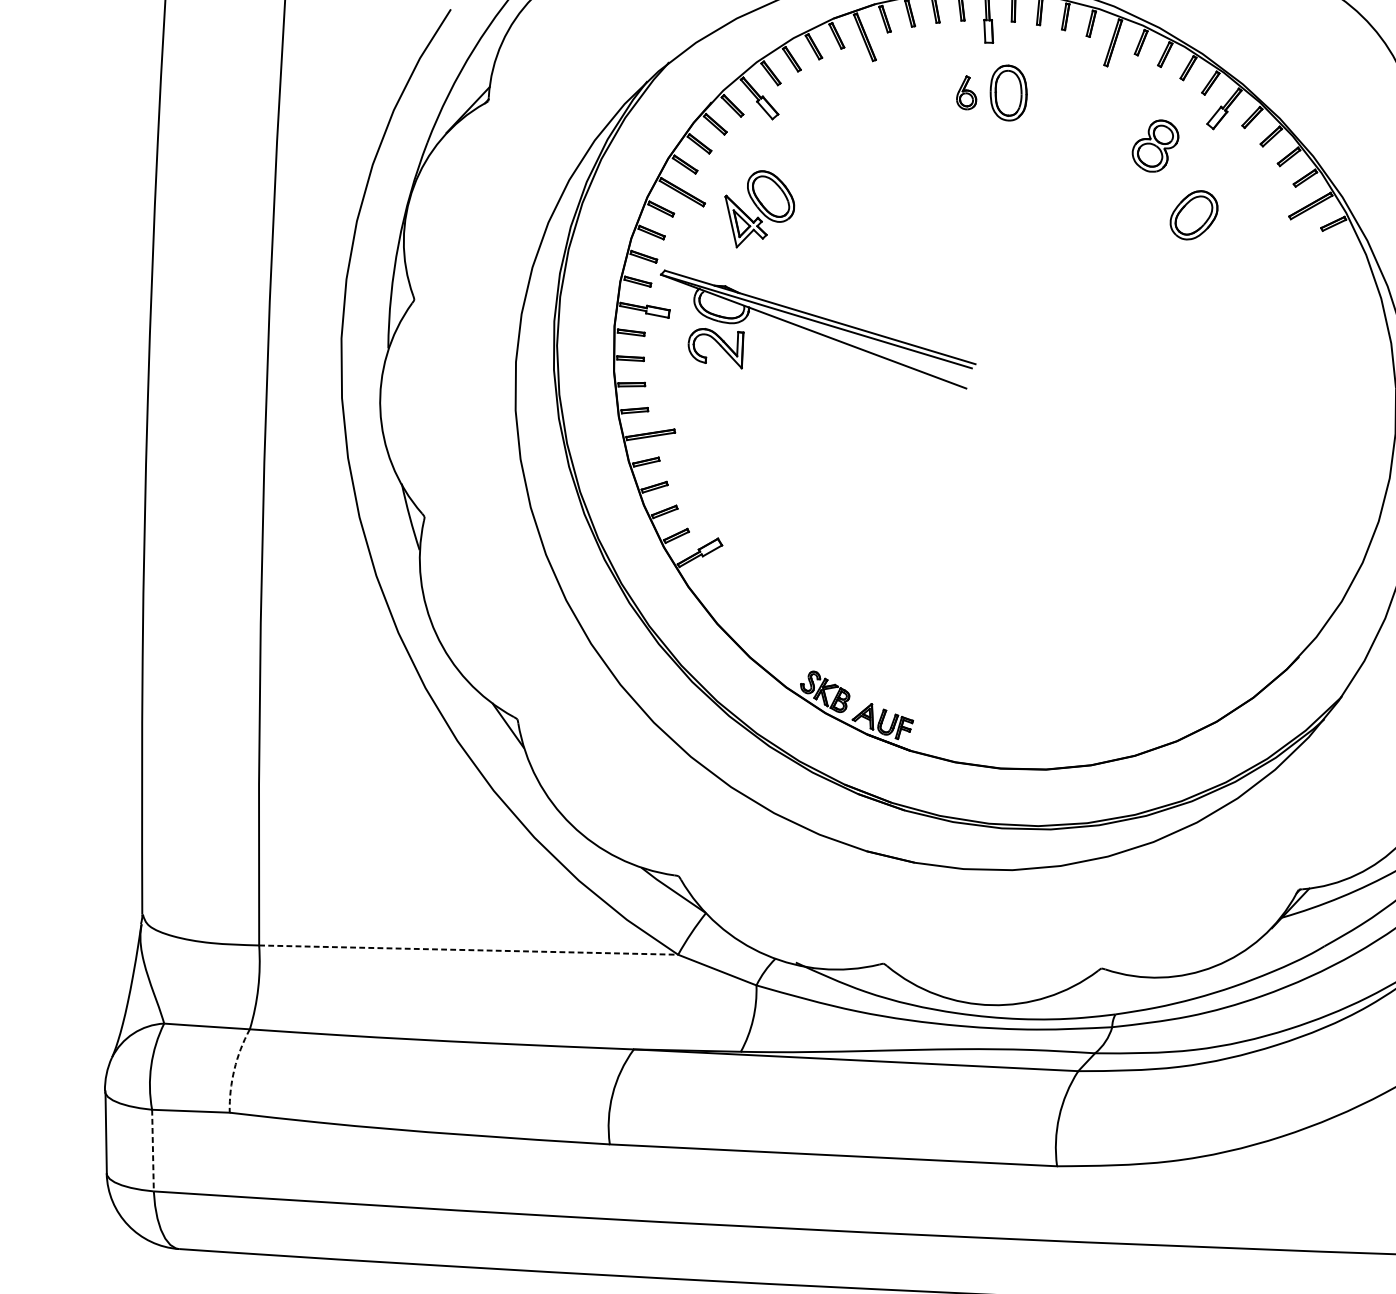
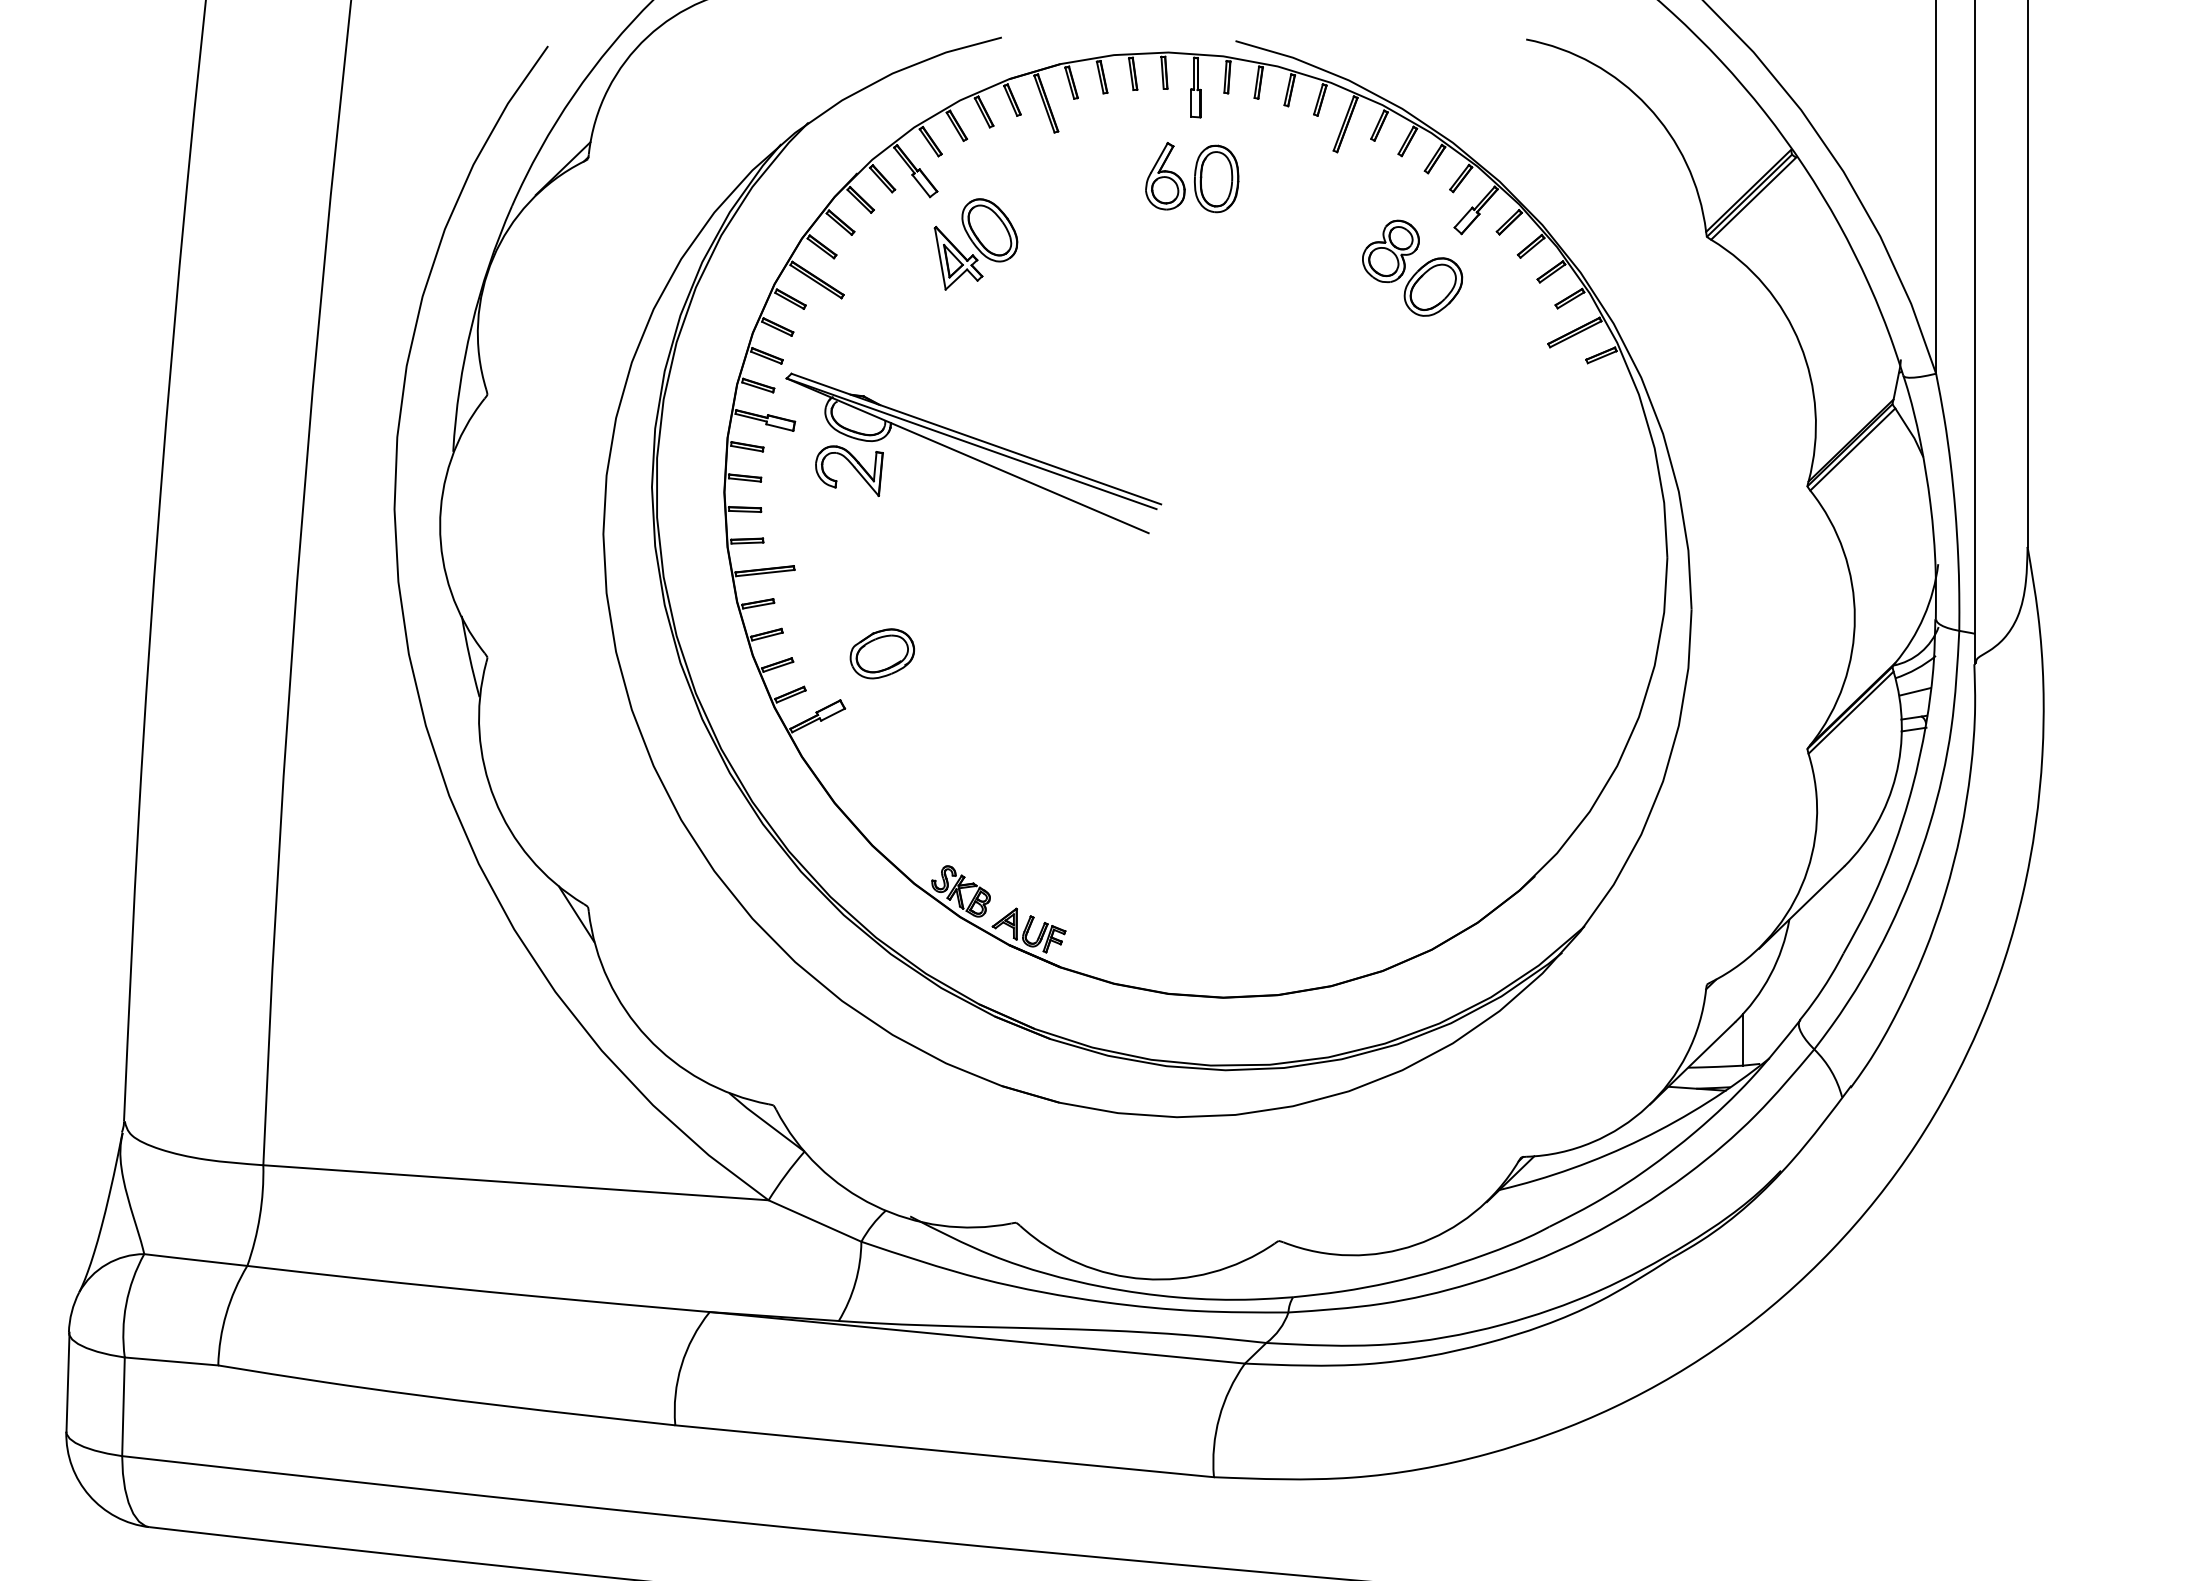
part: (966, 93) -> (1165, 176), size x1.67
part: (759, 208) -> (975, 244), moved
part: (1194, 214) -> (1433, 286), moved
part: (750, 498) -> (881, 653), added
line: (469, 949) -> (516, 1182), dashed -> solid
arc: (234, 1069) -> (226, 1313), dashed -> solid
line: (153, 1151) -> (123, 1407), dashed -> solid

